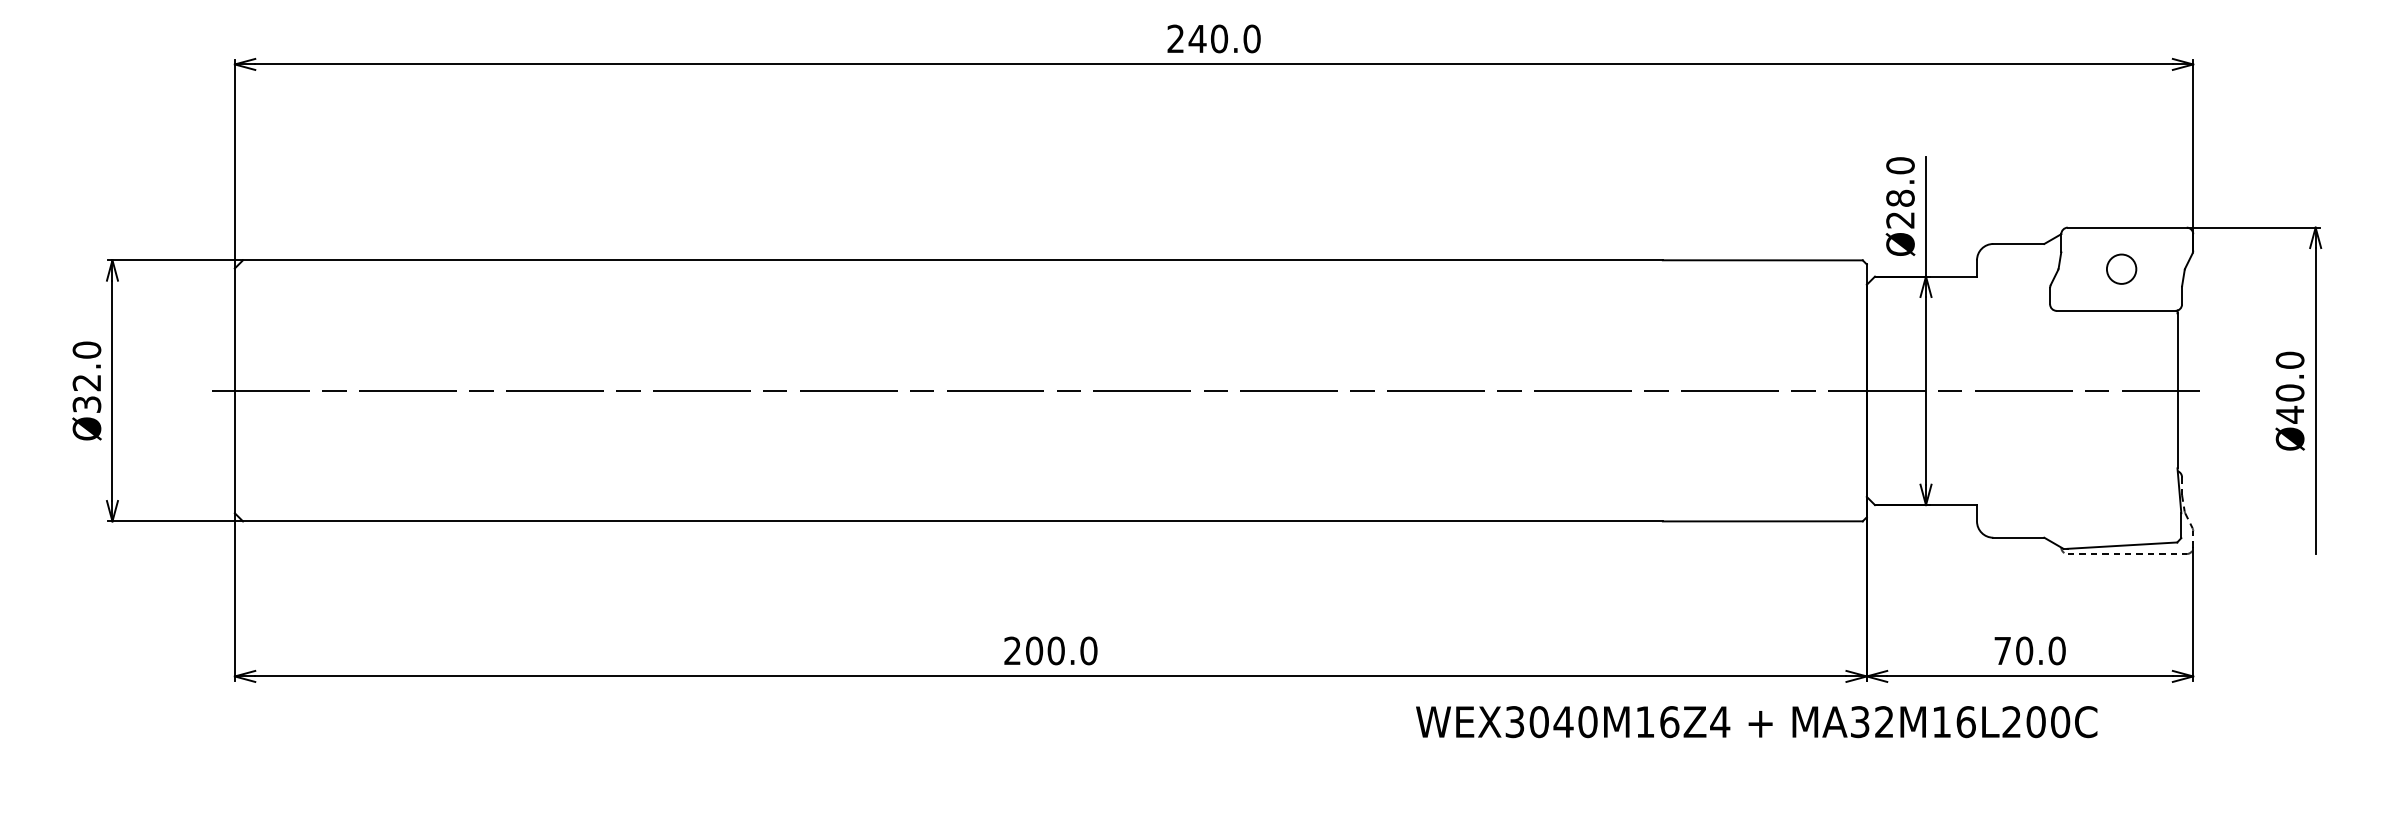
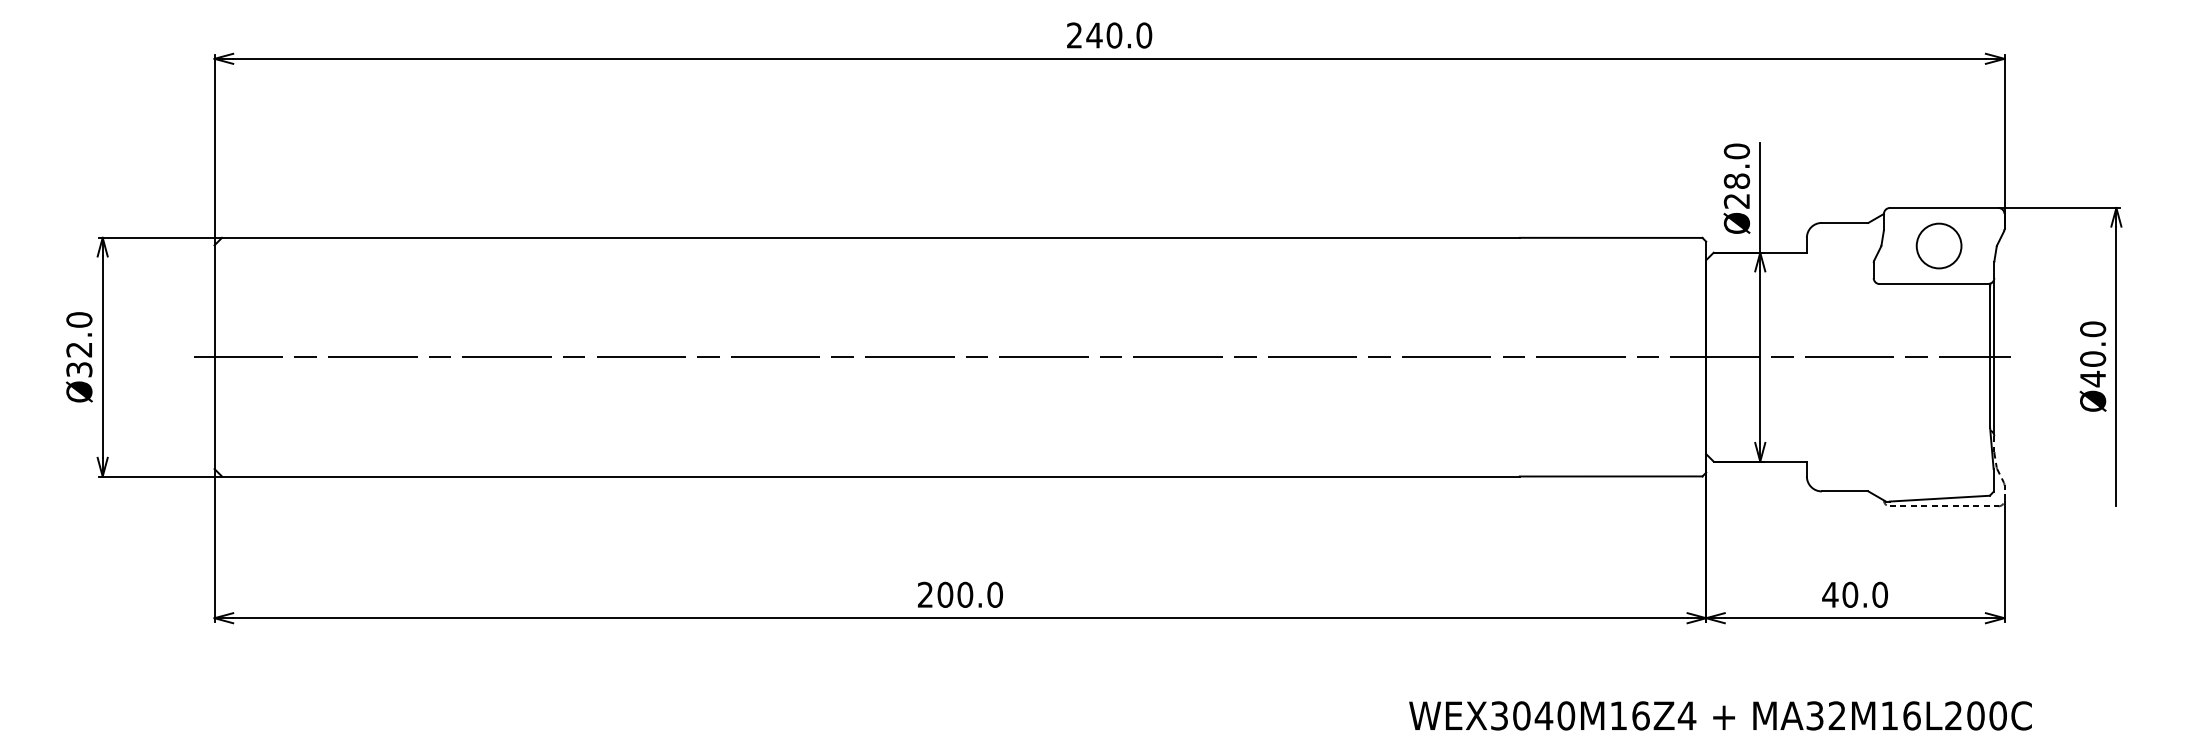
circle: (2121, 268) -> (1938, 245), size x1.67
line: (2181, 390) -> (1993, 356), added
text: (2002, 650) -> (1830, 594), 70.0 -> 40.0
text: (1756, 721) -> (1720, 715), moved

